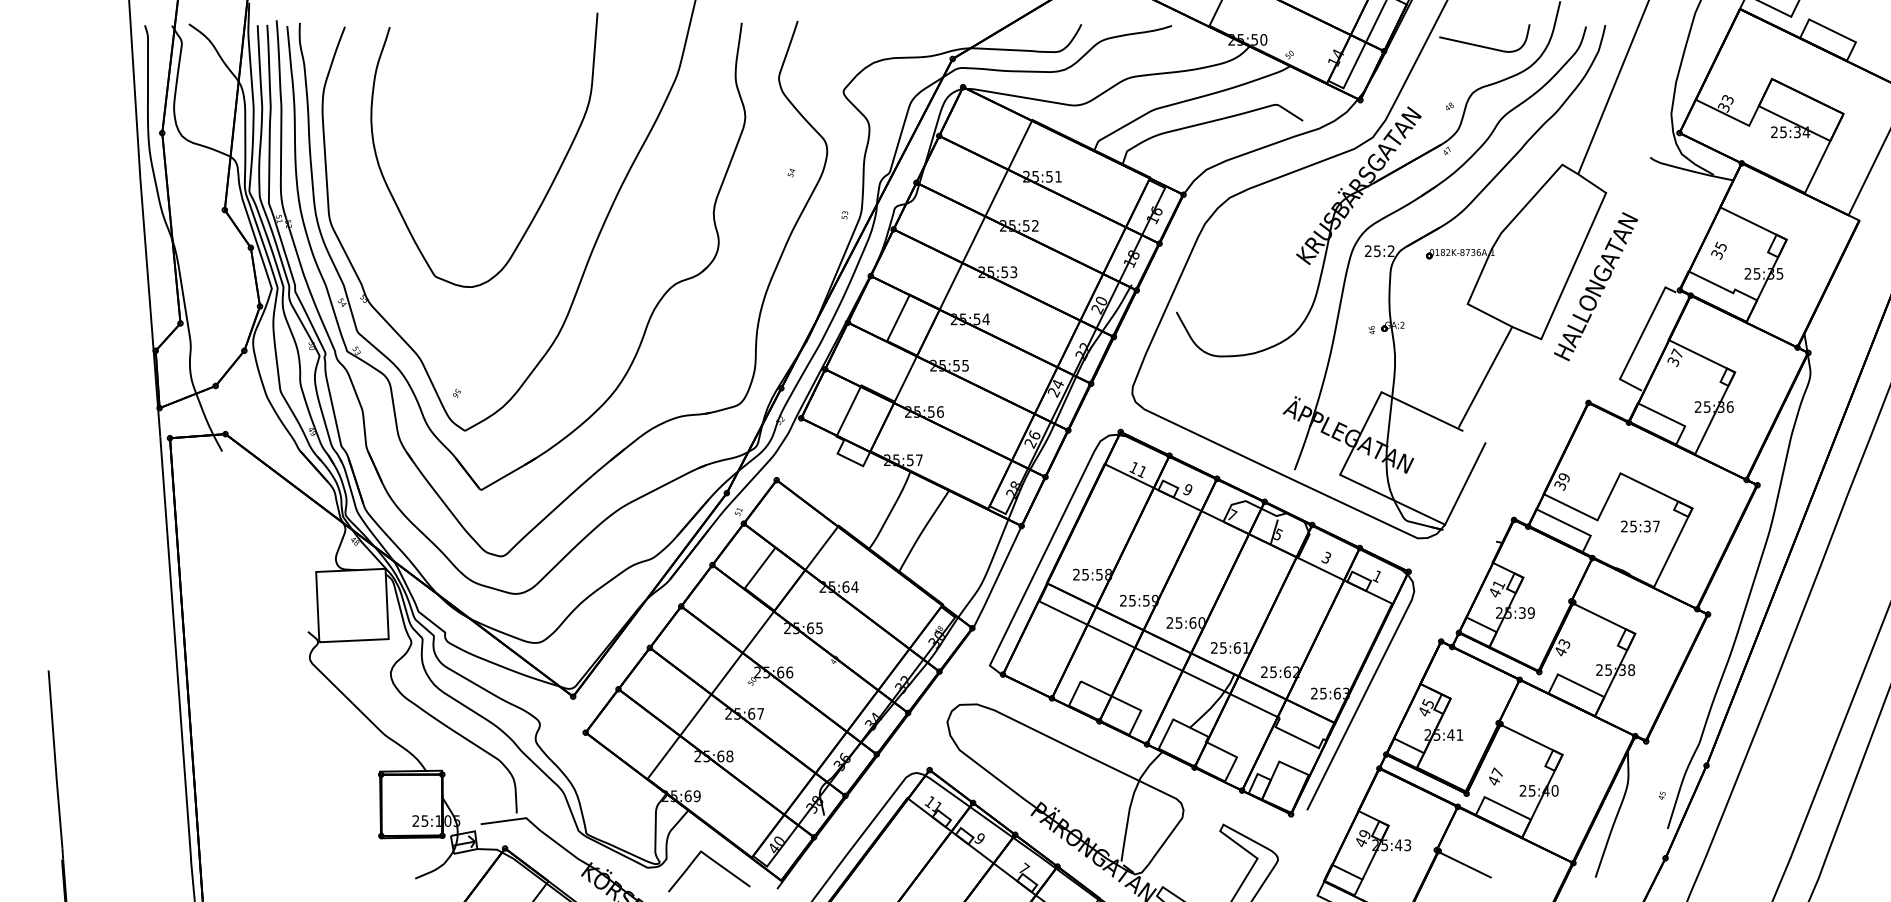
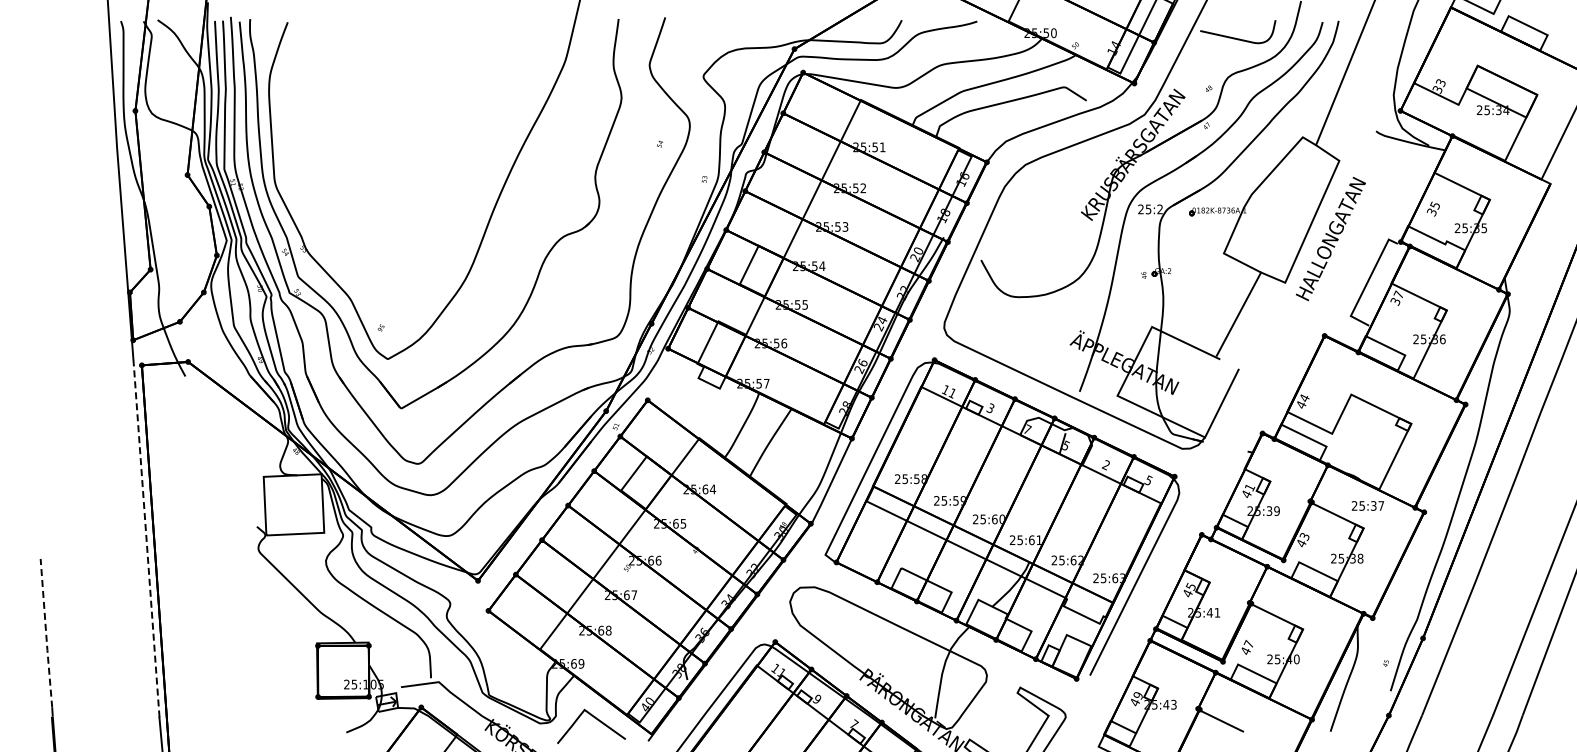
curve: (550, 182) -> (459, 152), removed
text: (1561, 481) -> (1302, 401), 39 -> 44
text: (1187, 489) -> (990, 408), 9 -> 3
text: (1639, 525) -> (1367, 505), moved
text: (1325, 558) -> (1105, 465), 3 -> 2
text: (1377, 576) -> (1148, 480), 1 -> 5
line: (175, 648) -> (146, 540), solid -> dashed
line: (55, 759) -> (46, 633), solid -> dashed

